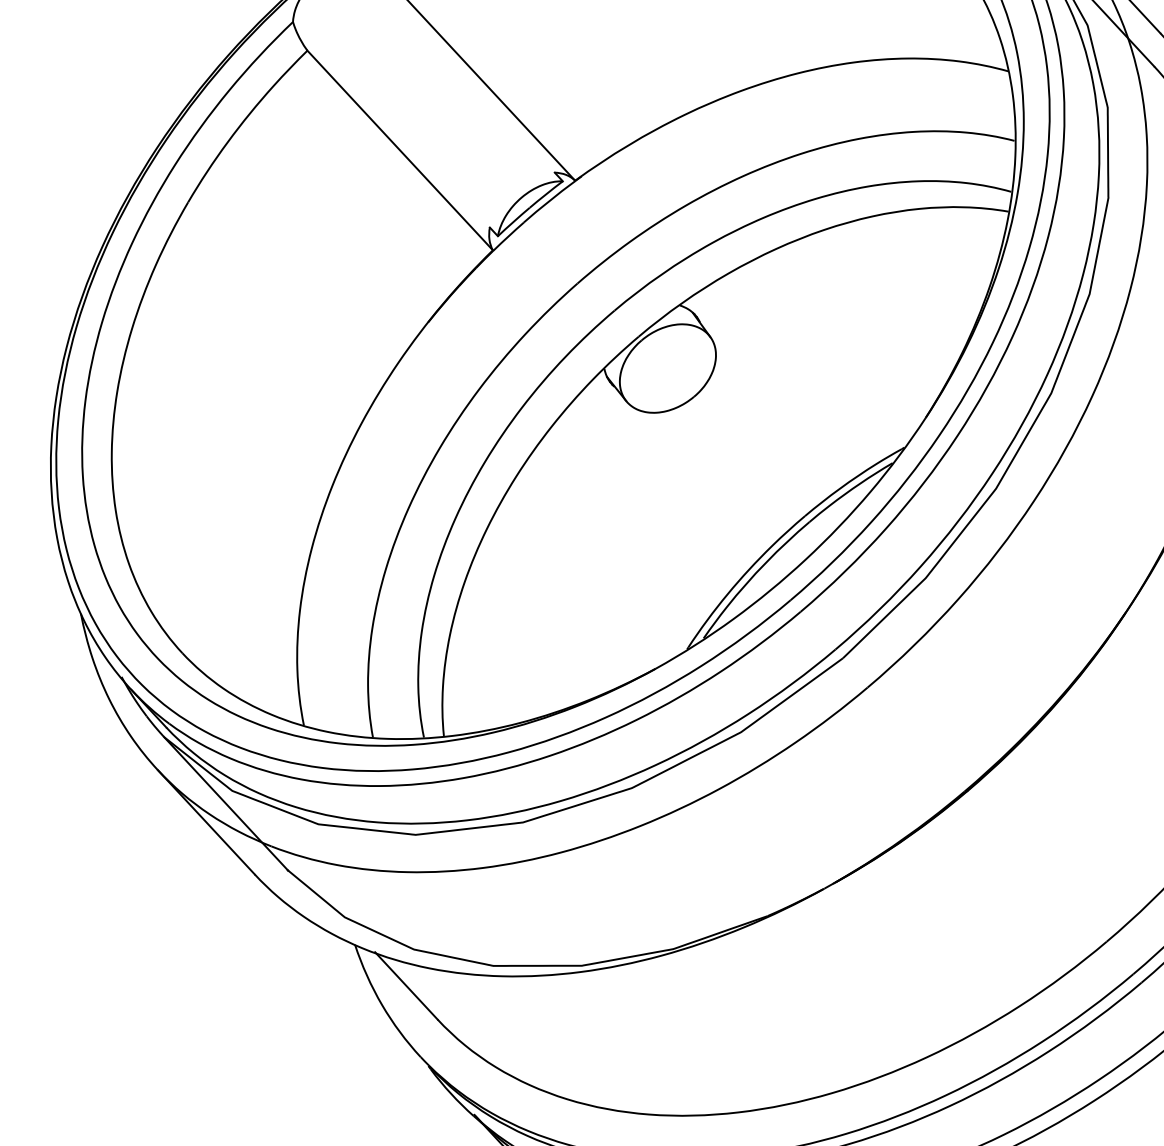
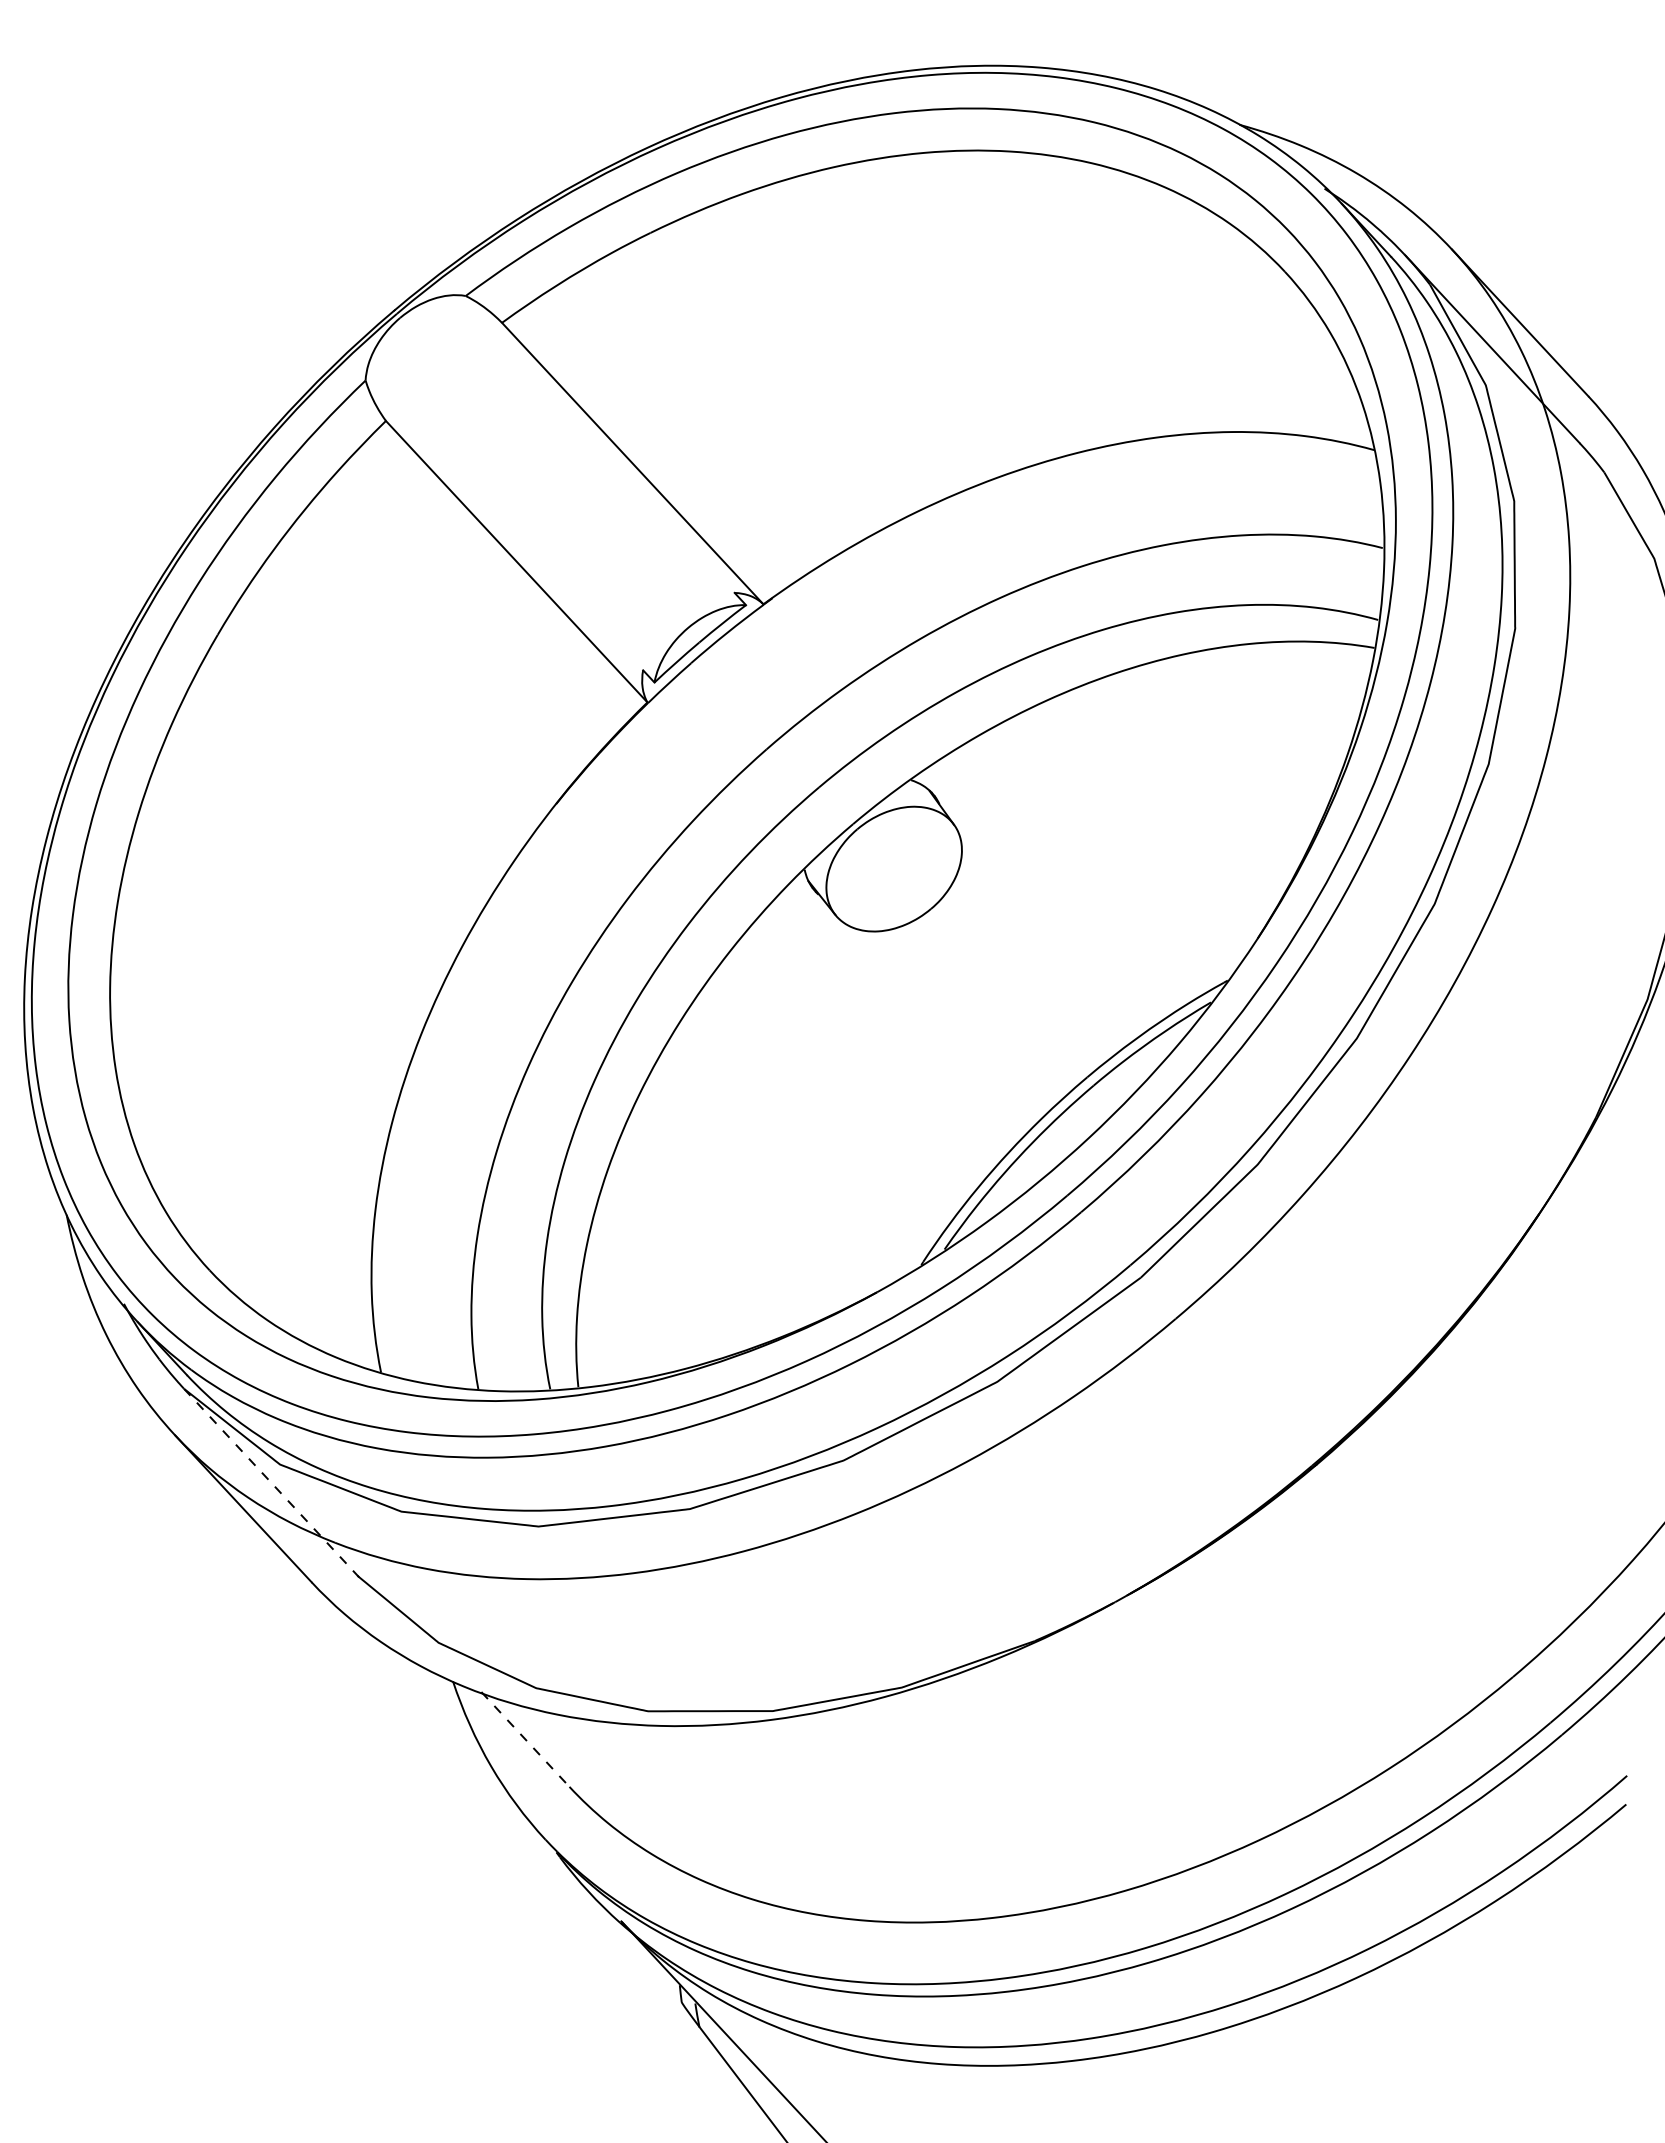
line: (226, 804) -> (271, 1483), solid -> dashed
line: (406, 985) -> (525, 1739), solid -> dashed

